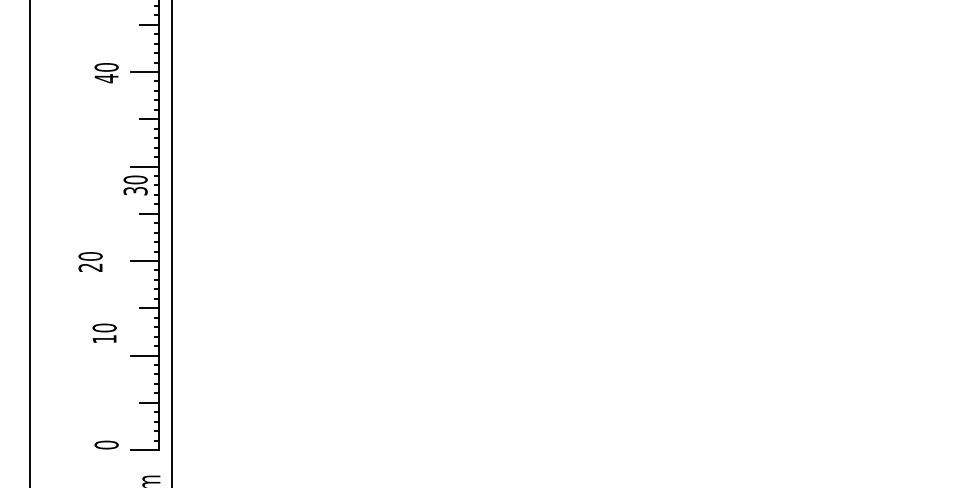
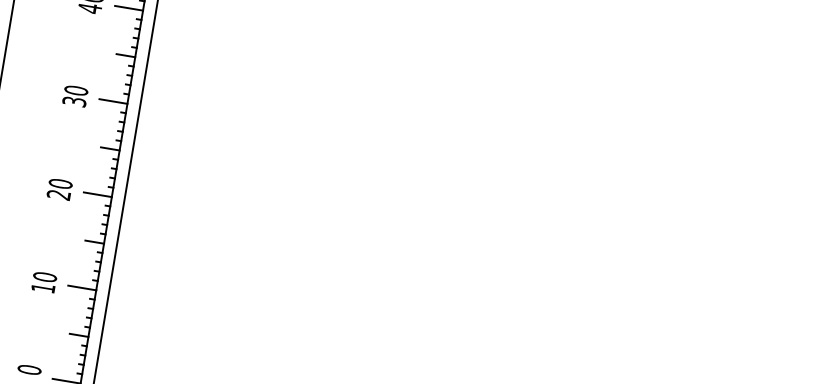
text: (135, 185) -> (75, 96), moved
text: (90, 261) -> (59, 188), moved
text: (104, 332) -> (44, 281), moved

